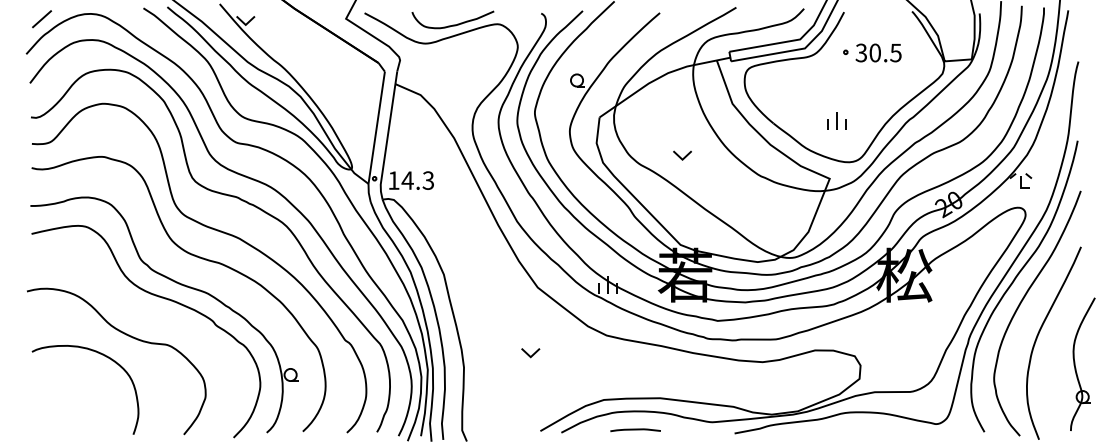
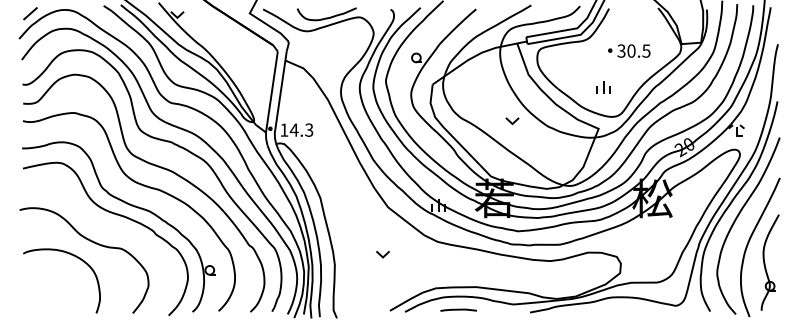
part: (872, 52) -> (629, 50), moved
part: (682, 156) -> (512, 121), moved
part: (1081, 364) -> (769, 262), moved

